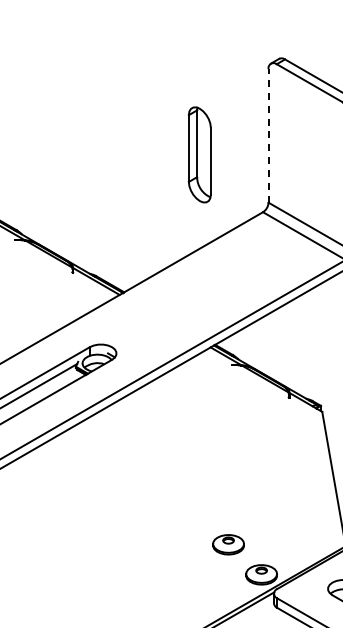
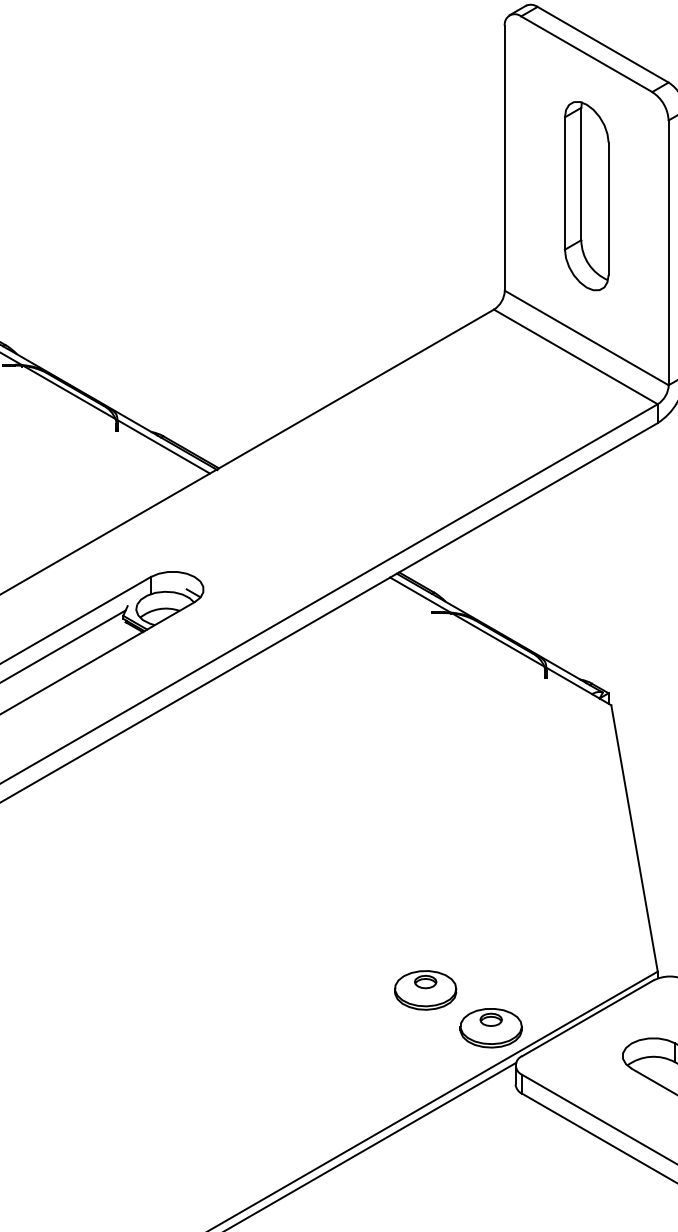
line: (268, 135) -> (504, 157), dashed -> solid
part: (199, 154) -> (586, 195), moved
part: (228, 544) -> (425, 989), moved

